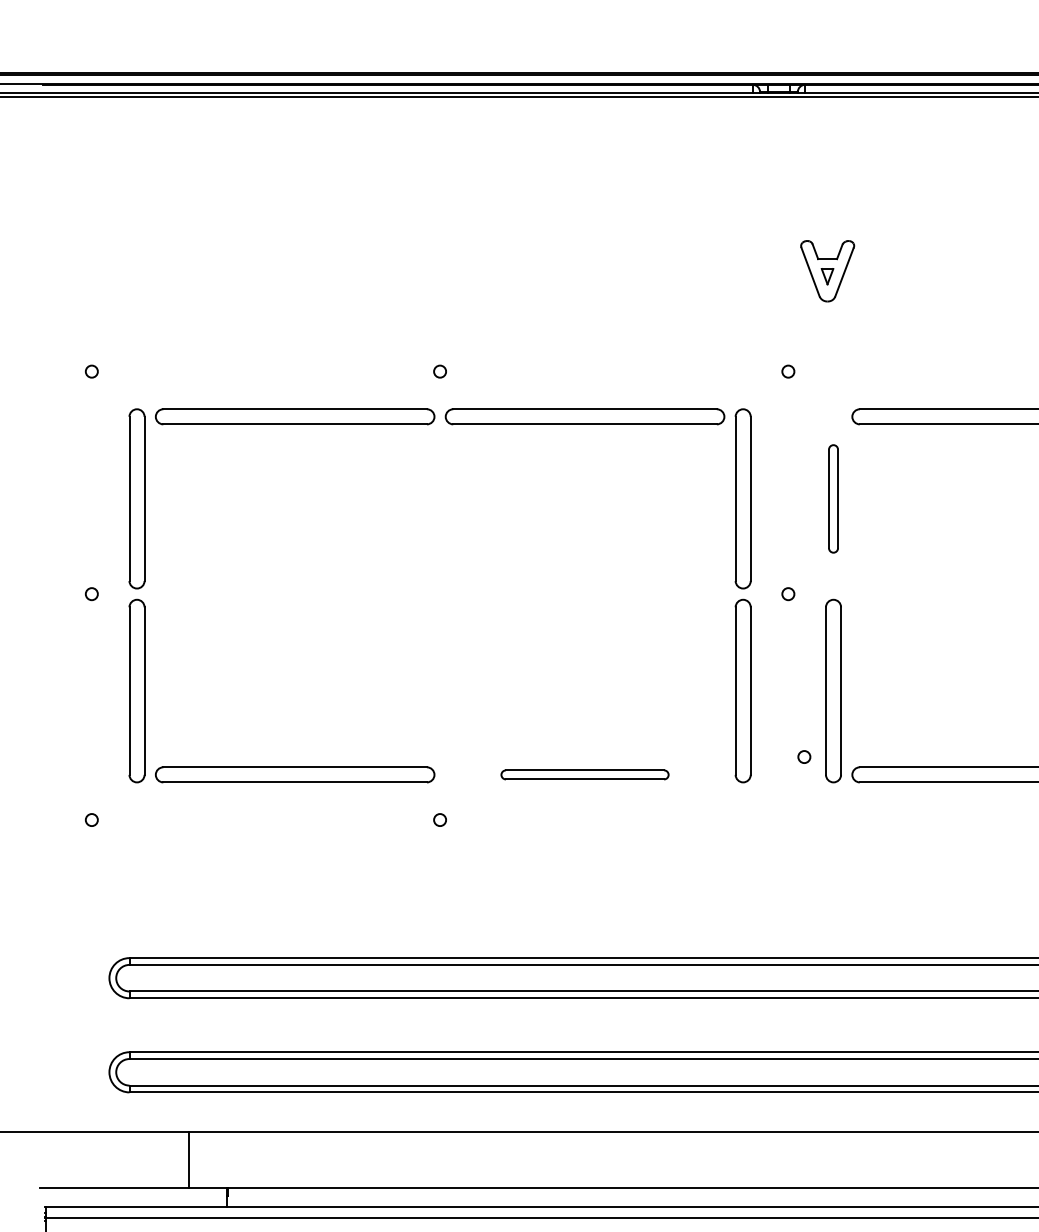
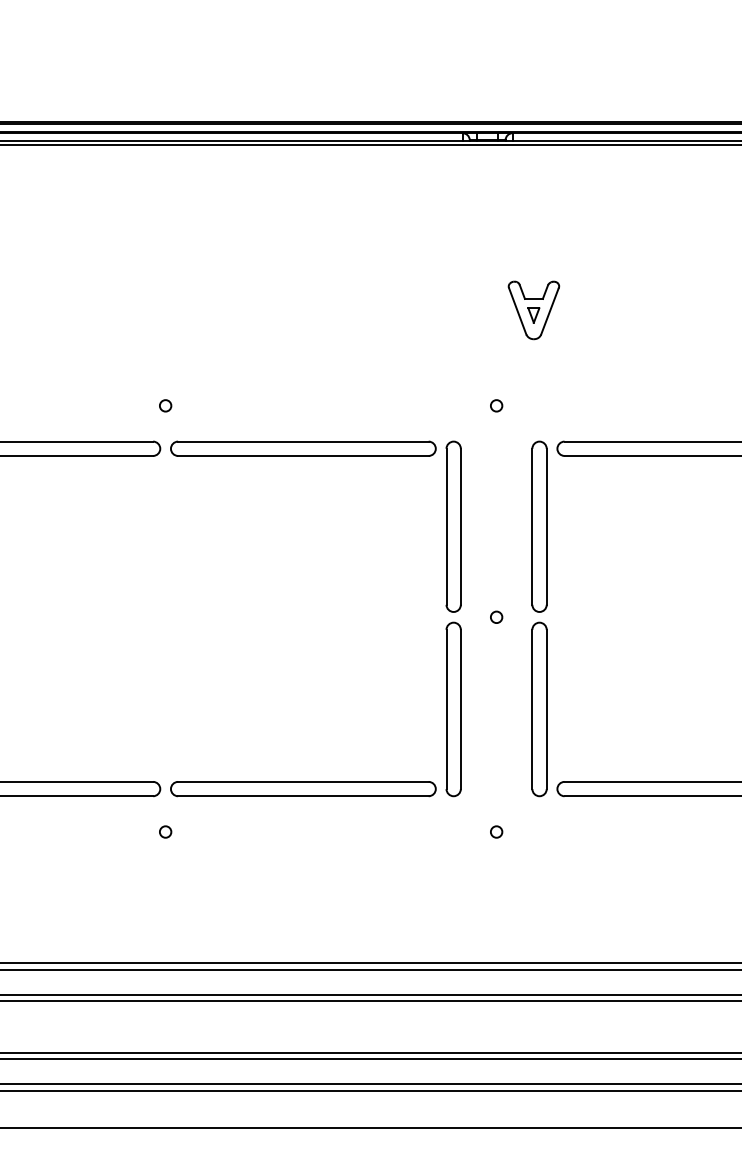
part: (833, 498) -> (539, 526), size x1.67
circle: (804, 756) -> (496, 831), moved
part: (584, 774) -> (302, 788), size x1.67

